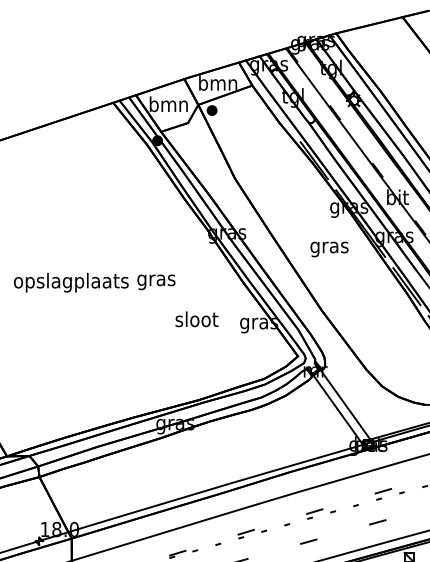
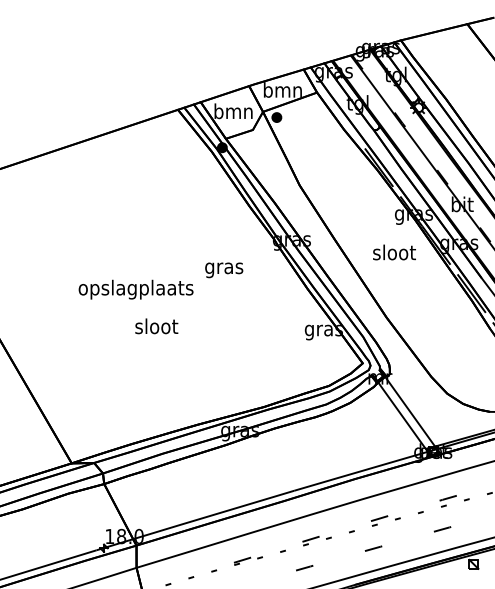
text: (329, 247) -> (394, 254), gras -> sloot
text: (156, 282) -> (224, 270), moved
text: (196, 319) -> (156, 326), moved

